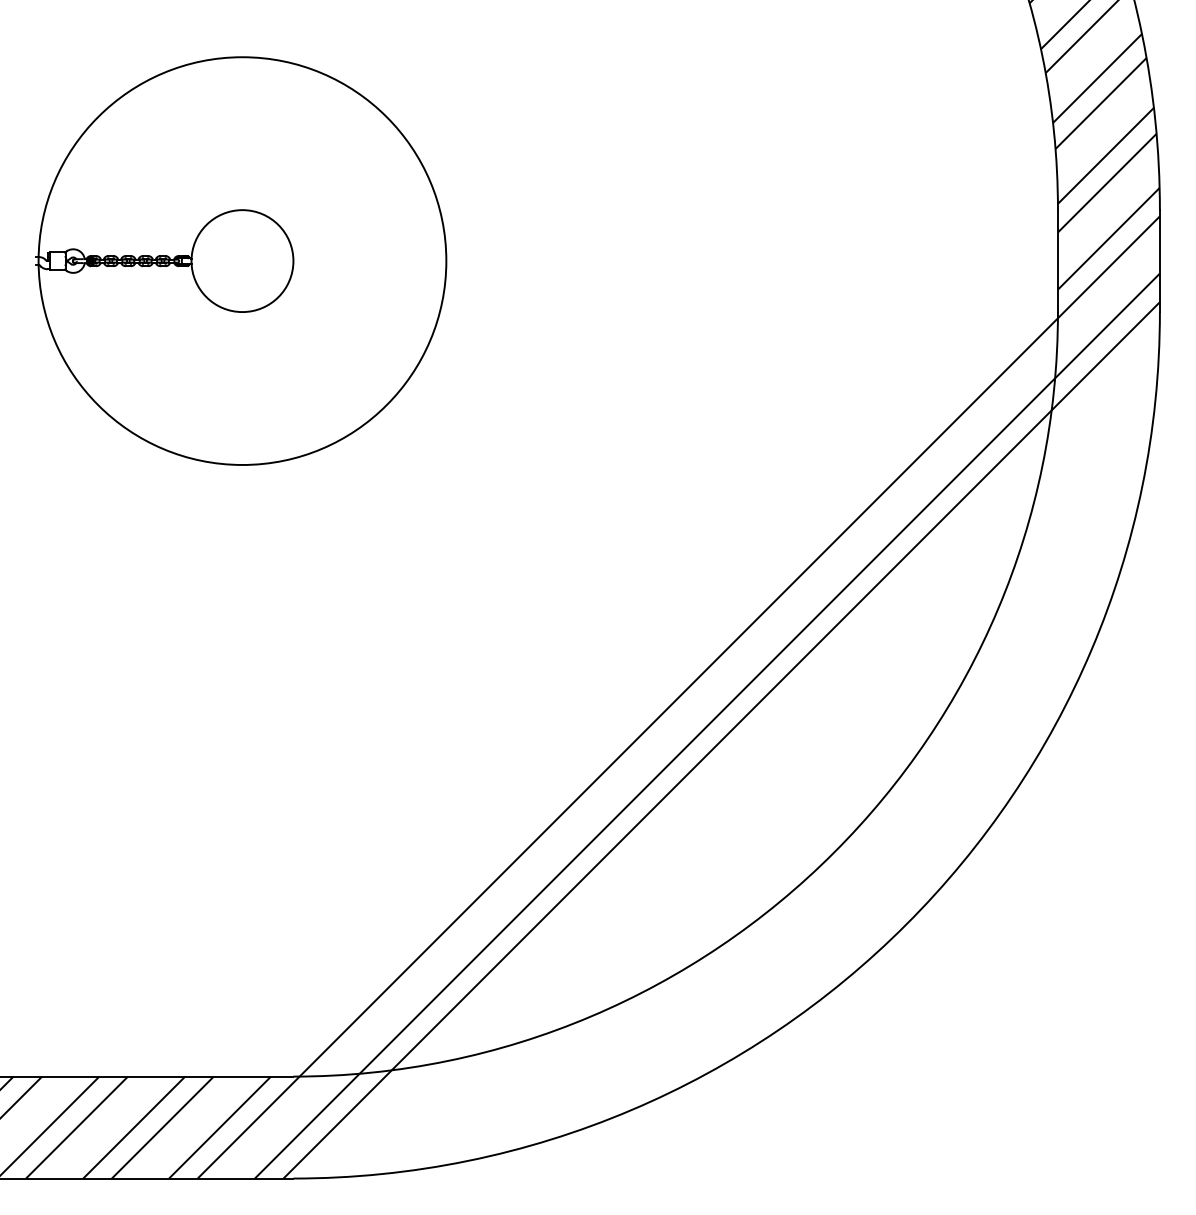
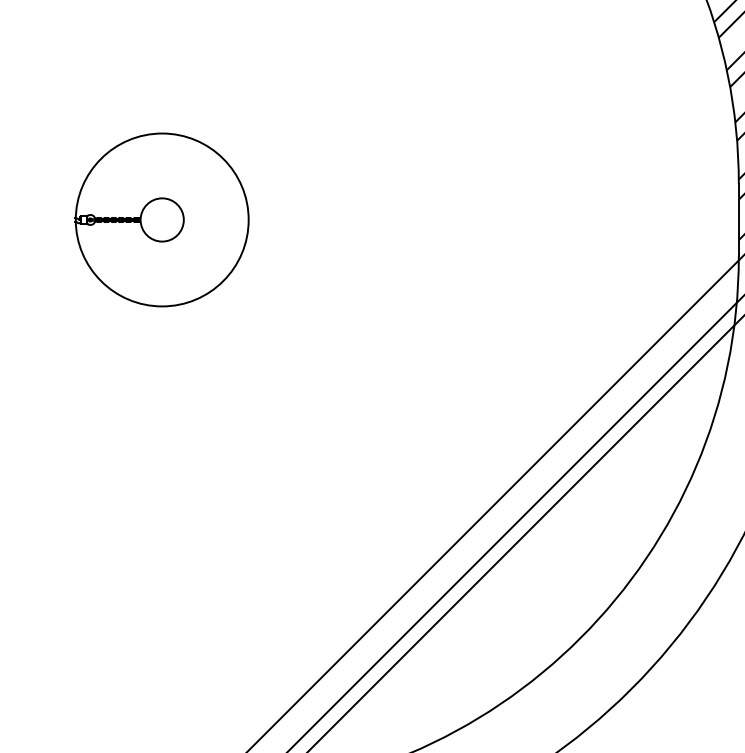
part: (241, 260) -> (161, 219), size x0.6

